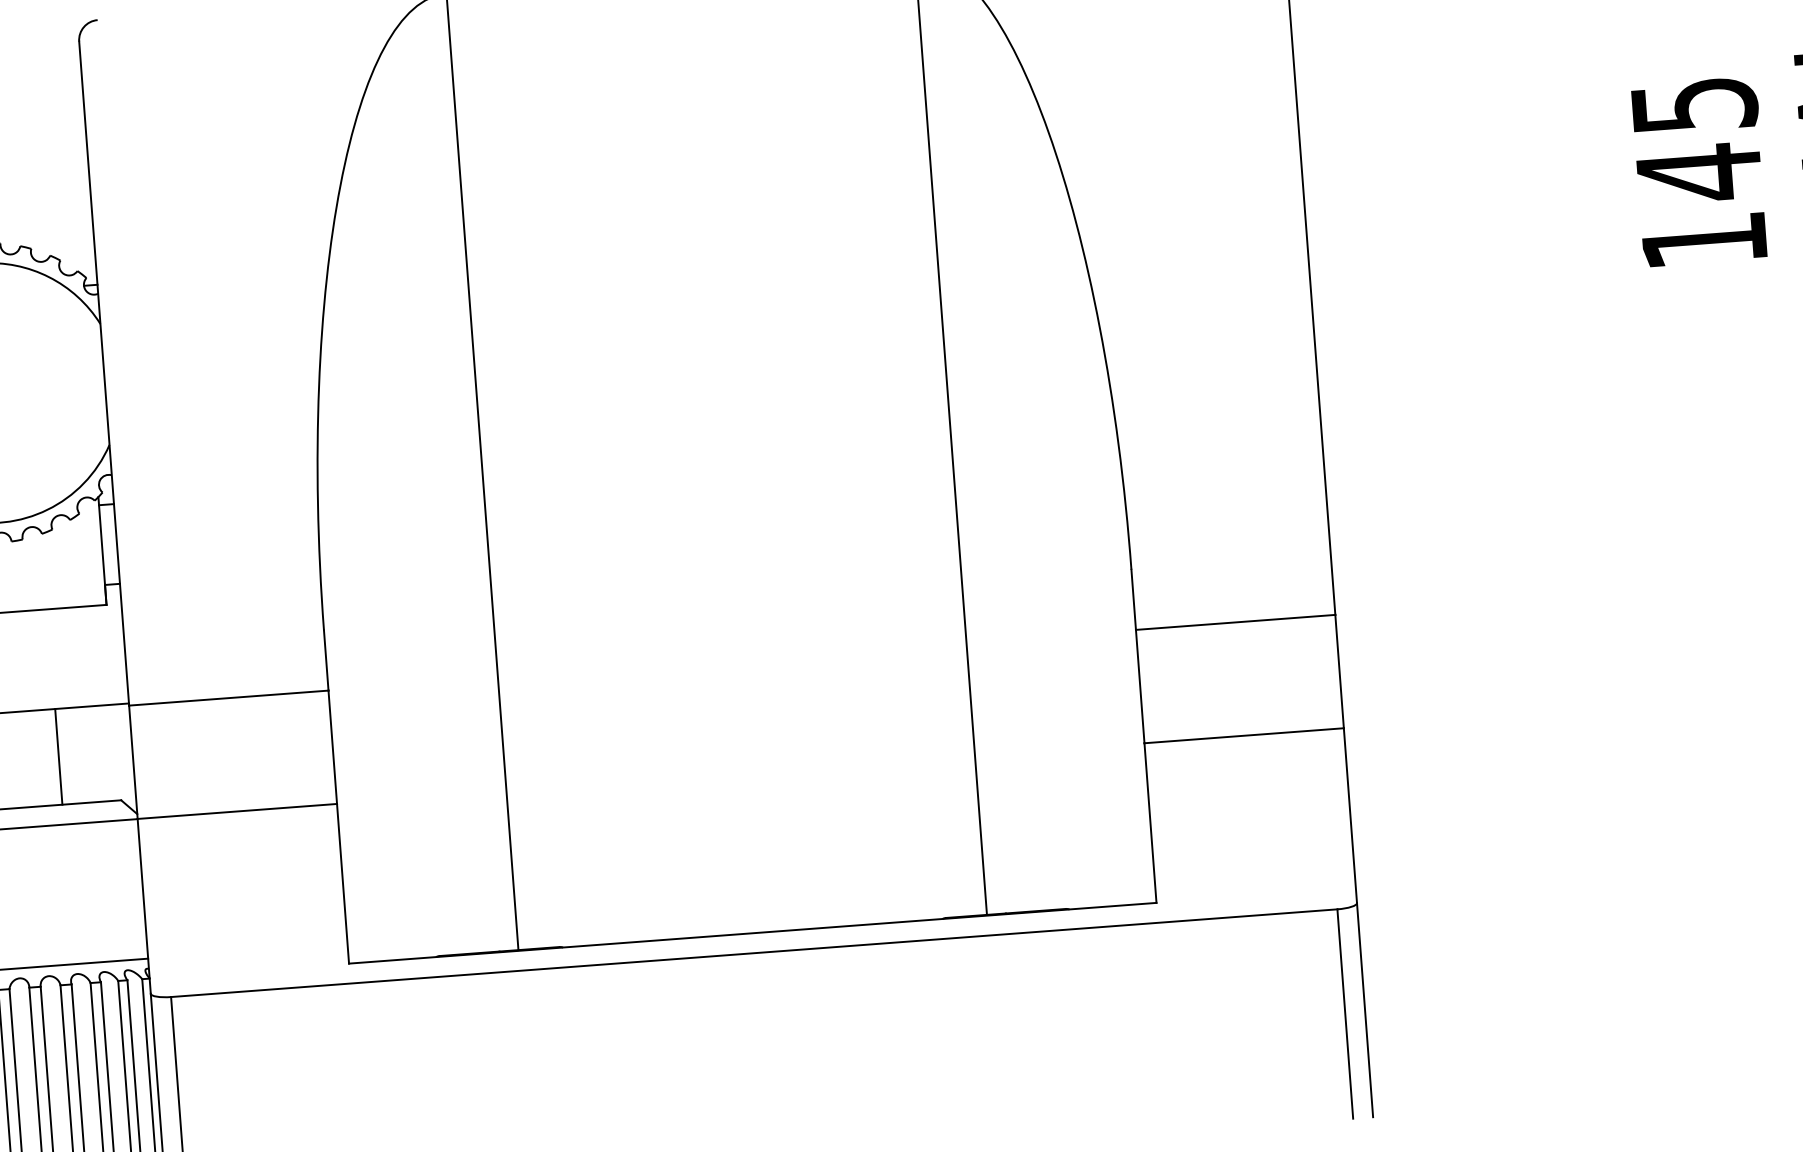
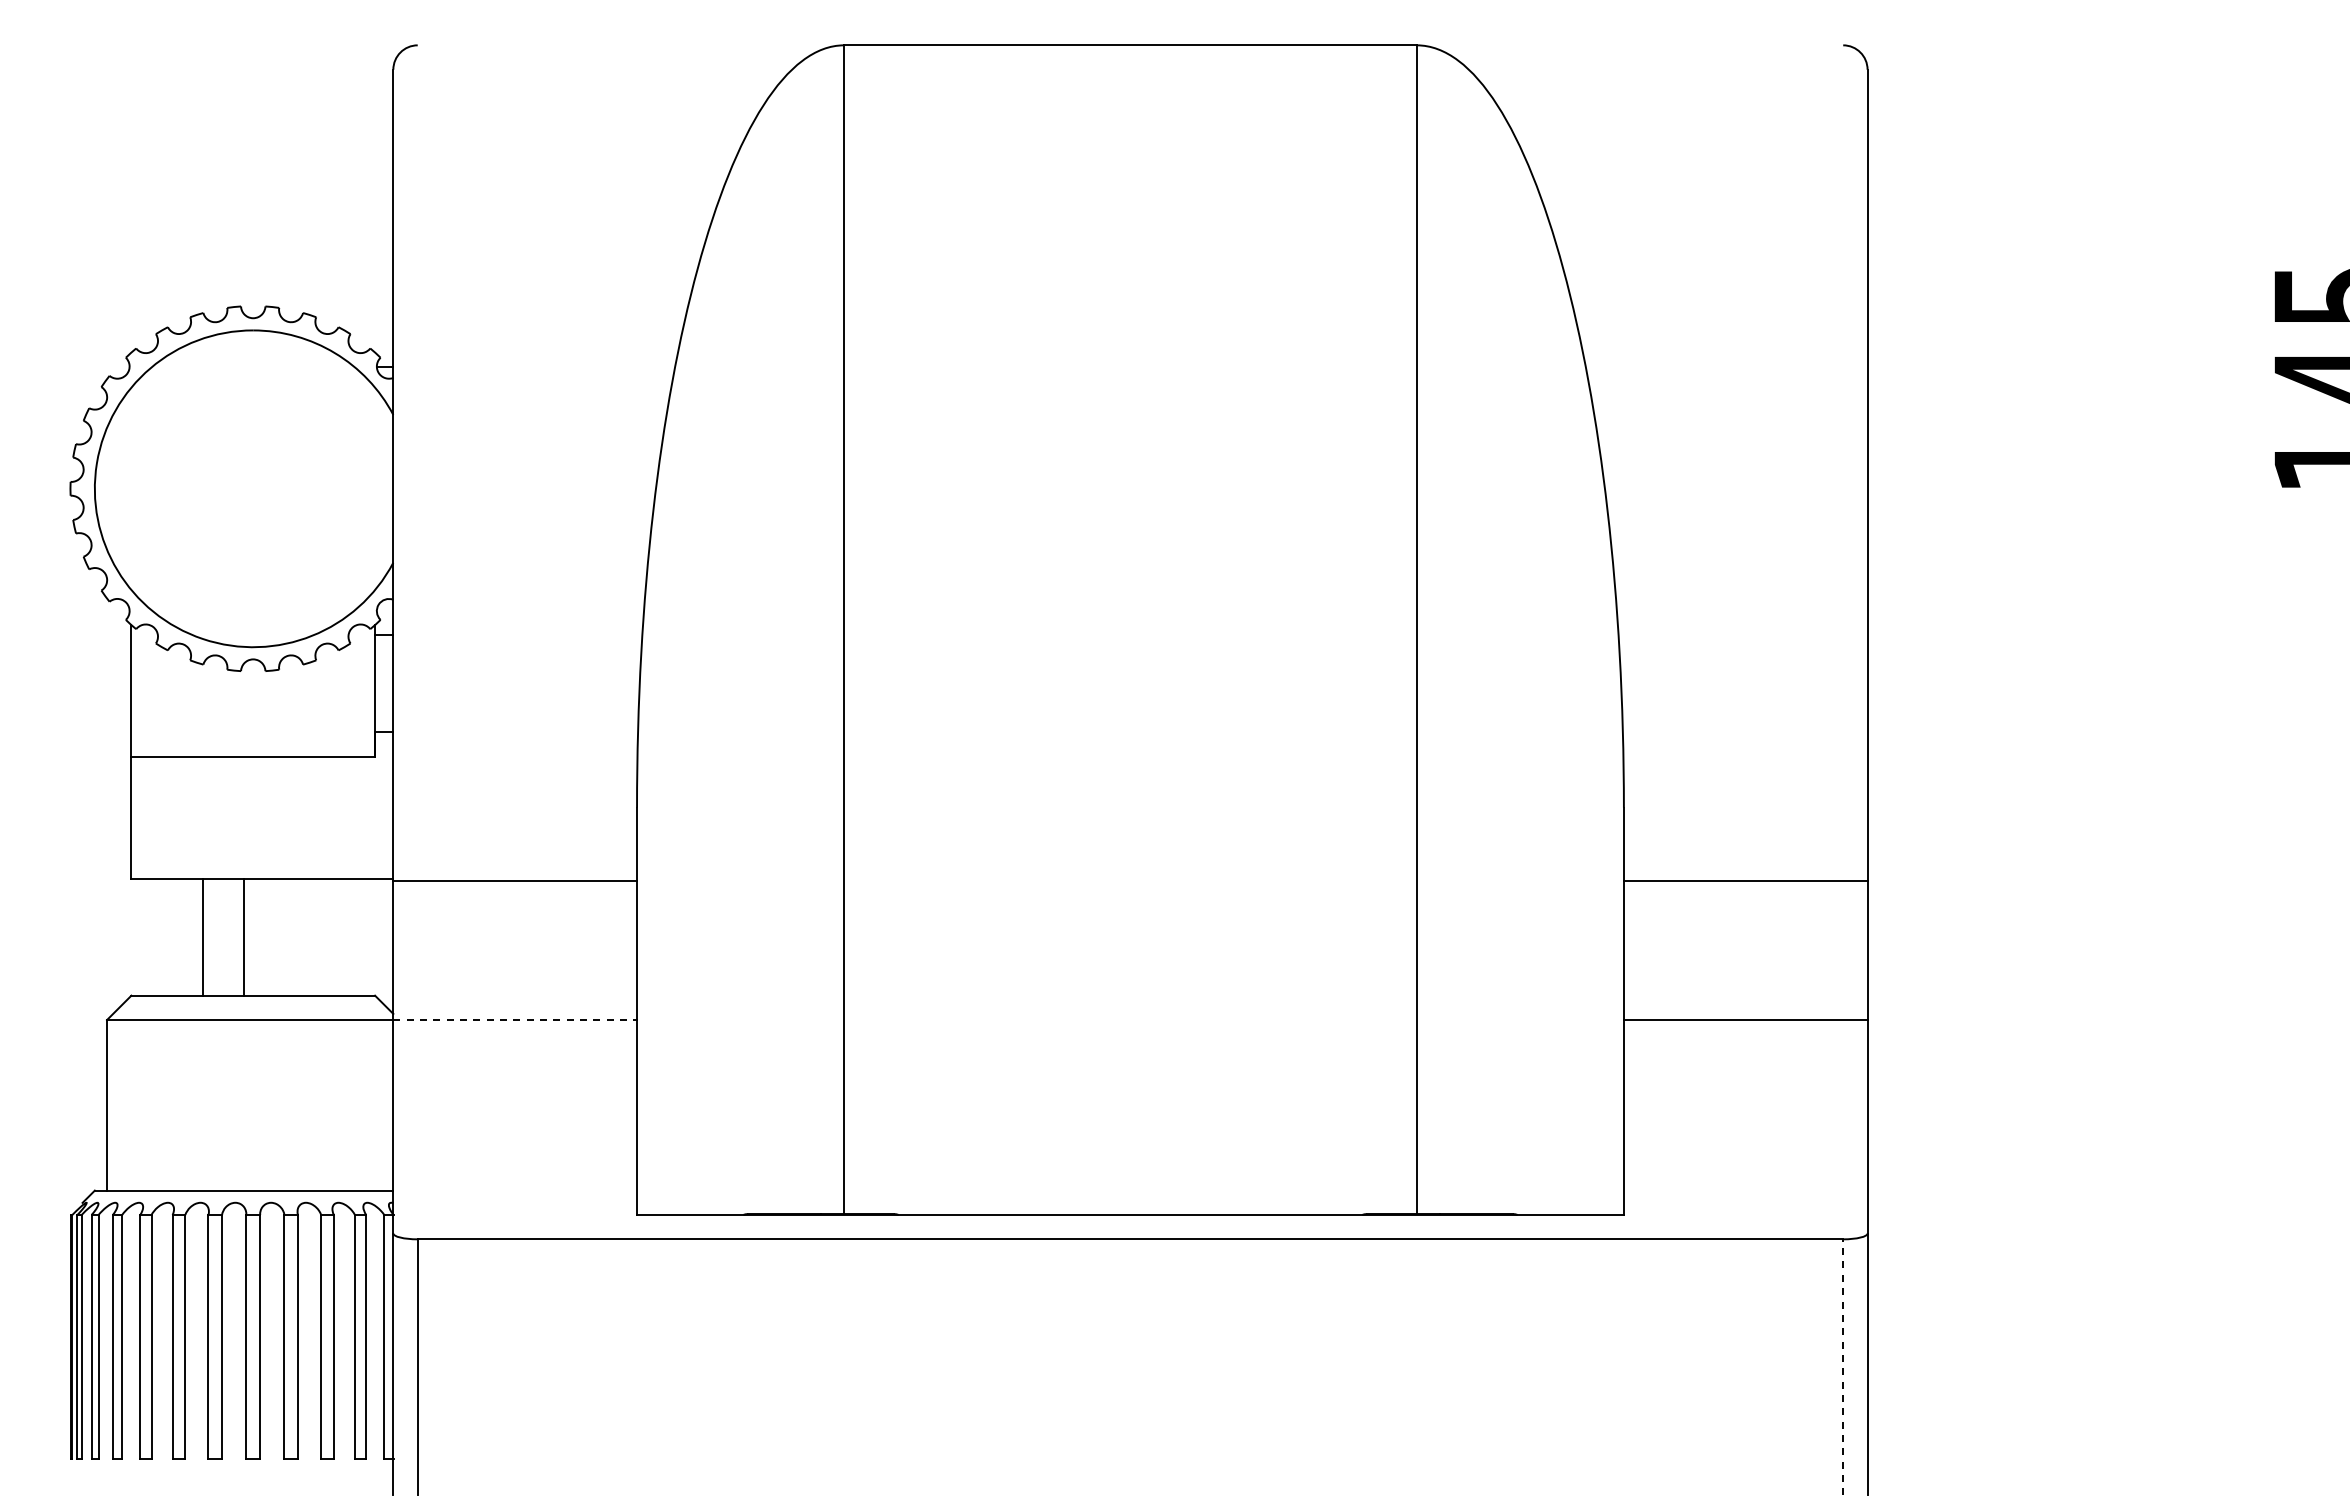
line: (59, 756) -> (244, 936), moved
line: (237, 811) -> (515, 1019), solid -> dashed
line: (1345, 1014) -> (1843, 1367), solid -> dashed

